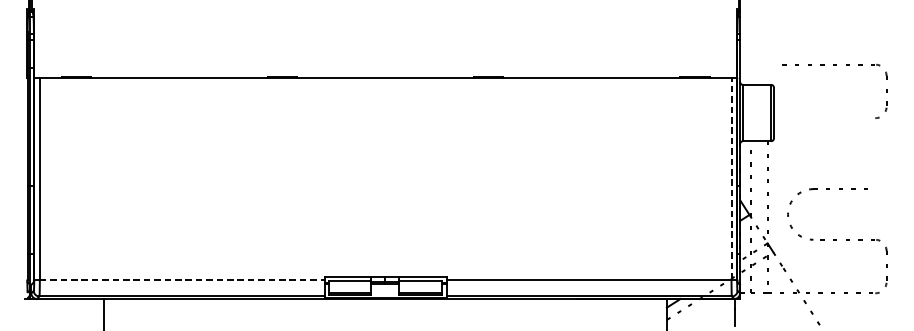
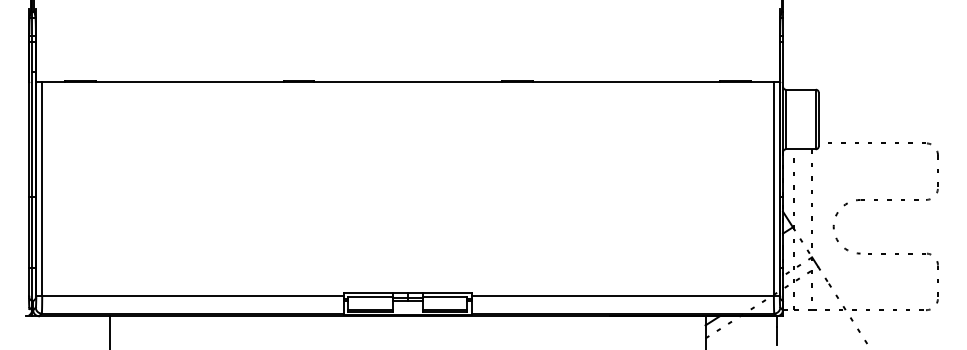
part: (835, 64) -> (883, 143), moved
line: (731, 178) -> (773, 188), dashed -> solid
line: (181, 279) -> (192, 295), dashed -> solid

